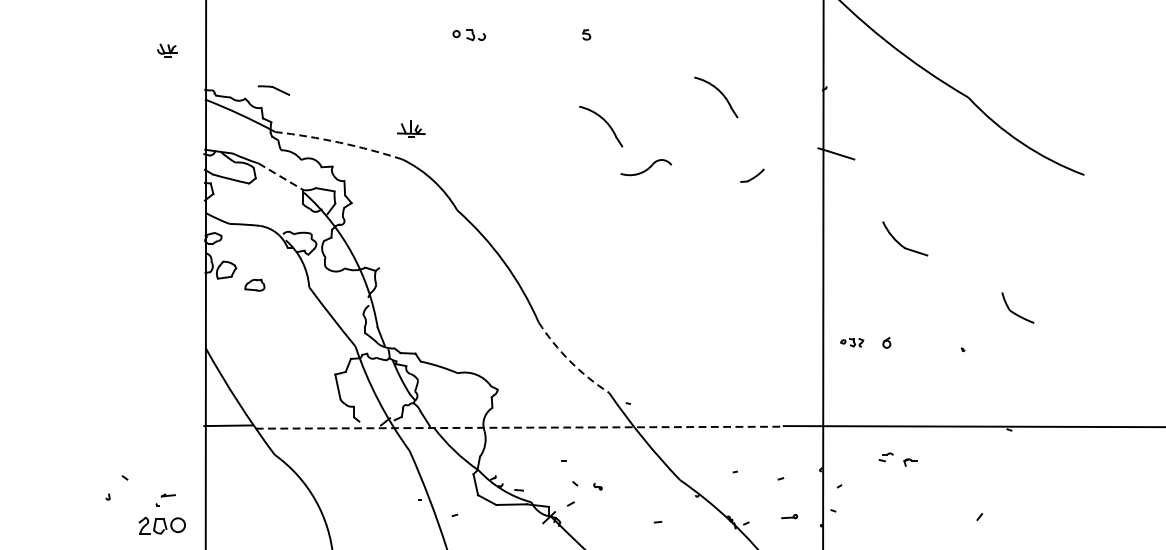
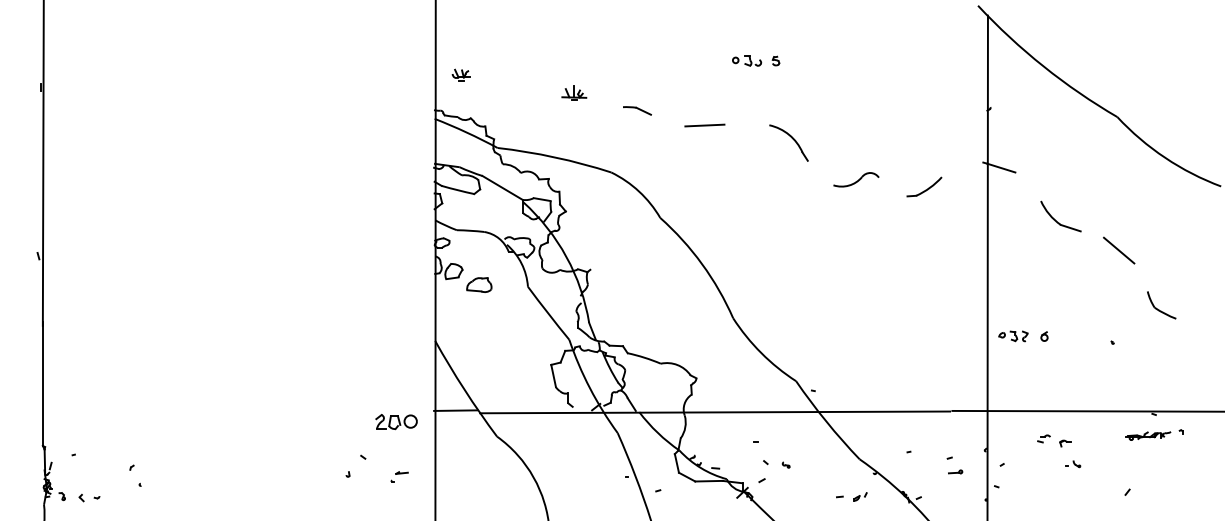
part: (469, 34) -> (747, 60), moved
part: (166, 49) -> (460, 74), moved
part: (274, 90) -> (637, 110), moved
part: (715, 96) -> (891, 116), removed
line: (506, 106) -> (704, 125), added
part: (411, 128) -> (574, 92), moved
arc: (340, 142) -> (555, 157), dashed -> solid
part: (646, 167) -> (856, 179), moved
part: (752, 175) -> (924, 186), size x1.67
line: (281, 177) -> (503, 188), dashed -> solid
part: (904, 238) -> (1060, 216), moved
line: (970, 246) -> (1119, 250), added
part: (255, 284) -> (479, 284), size x1.43
part: (852, 342) -> (1013, 336), size x1.43
arc: (570, 361) -> (761, 353), dashed -> solid
line: (518, 427) -> (715, 412), dashed -> solid
part: (1009, 452) -> (1154, 434), added
part: (919, 485) -> (1073, 464), added
part: (789, 516) -> (955, 471), moved
part: (681, 521) -> (860, 496), added
part: (162, 526) -> (396, 422), moved

